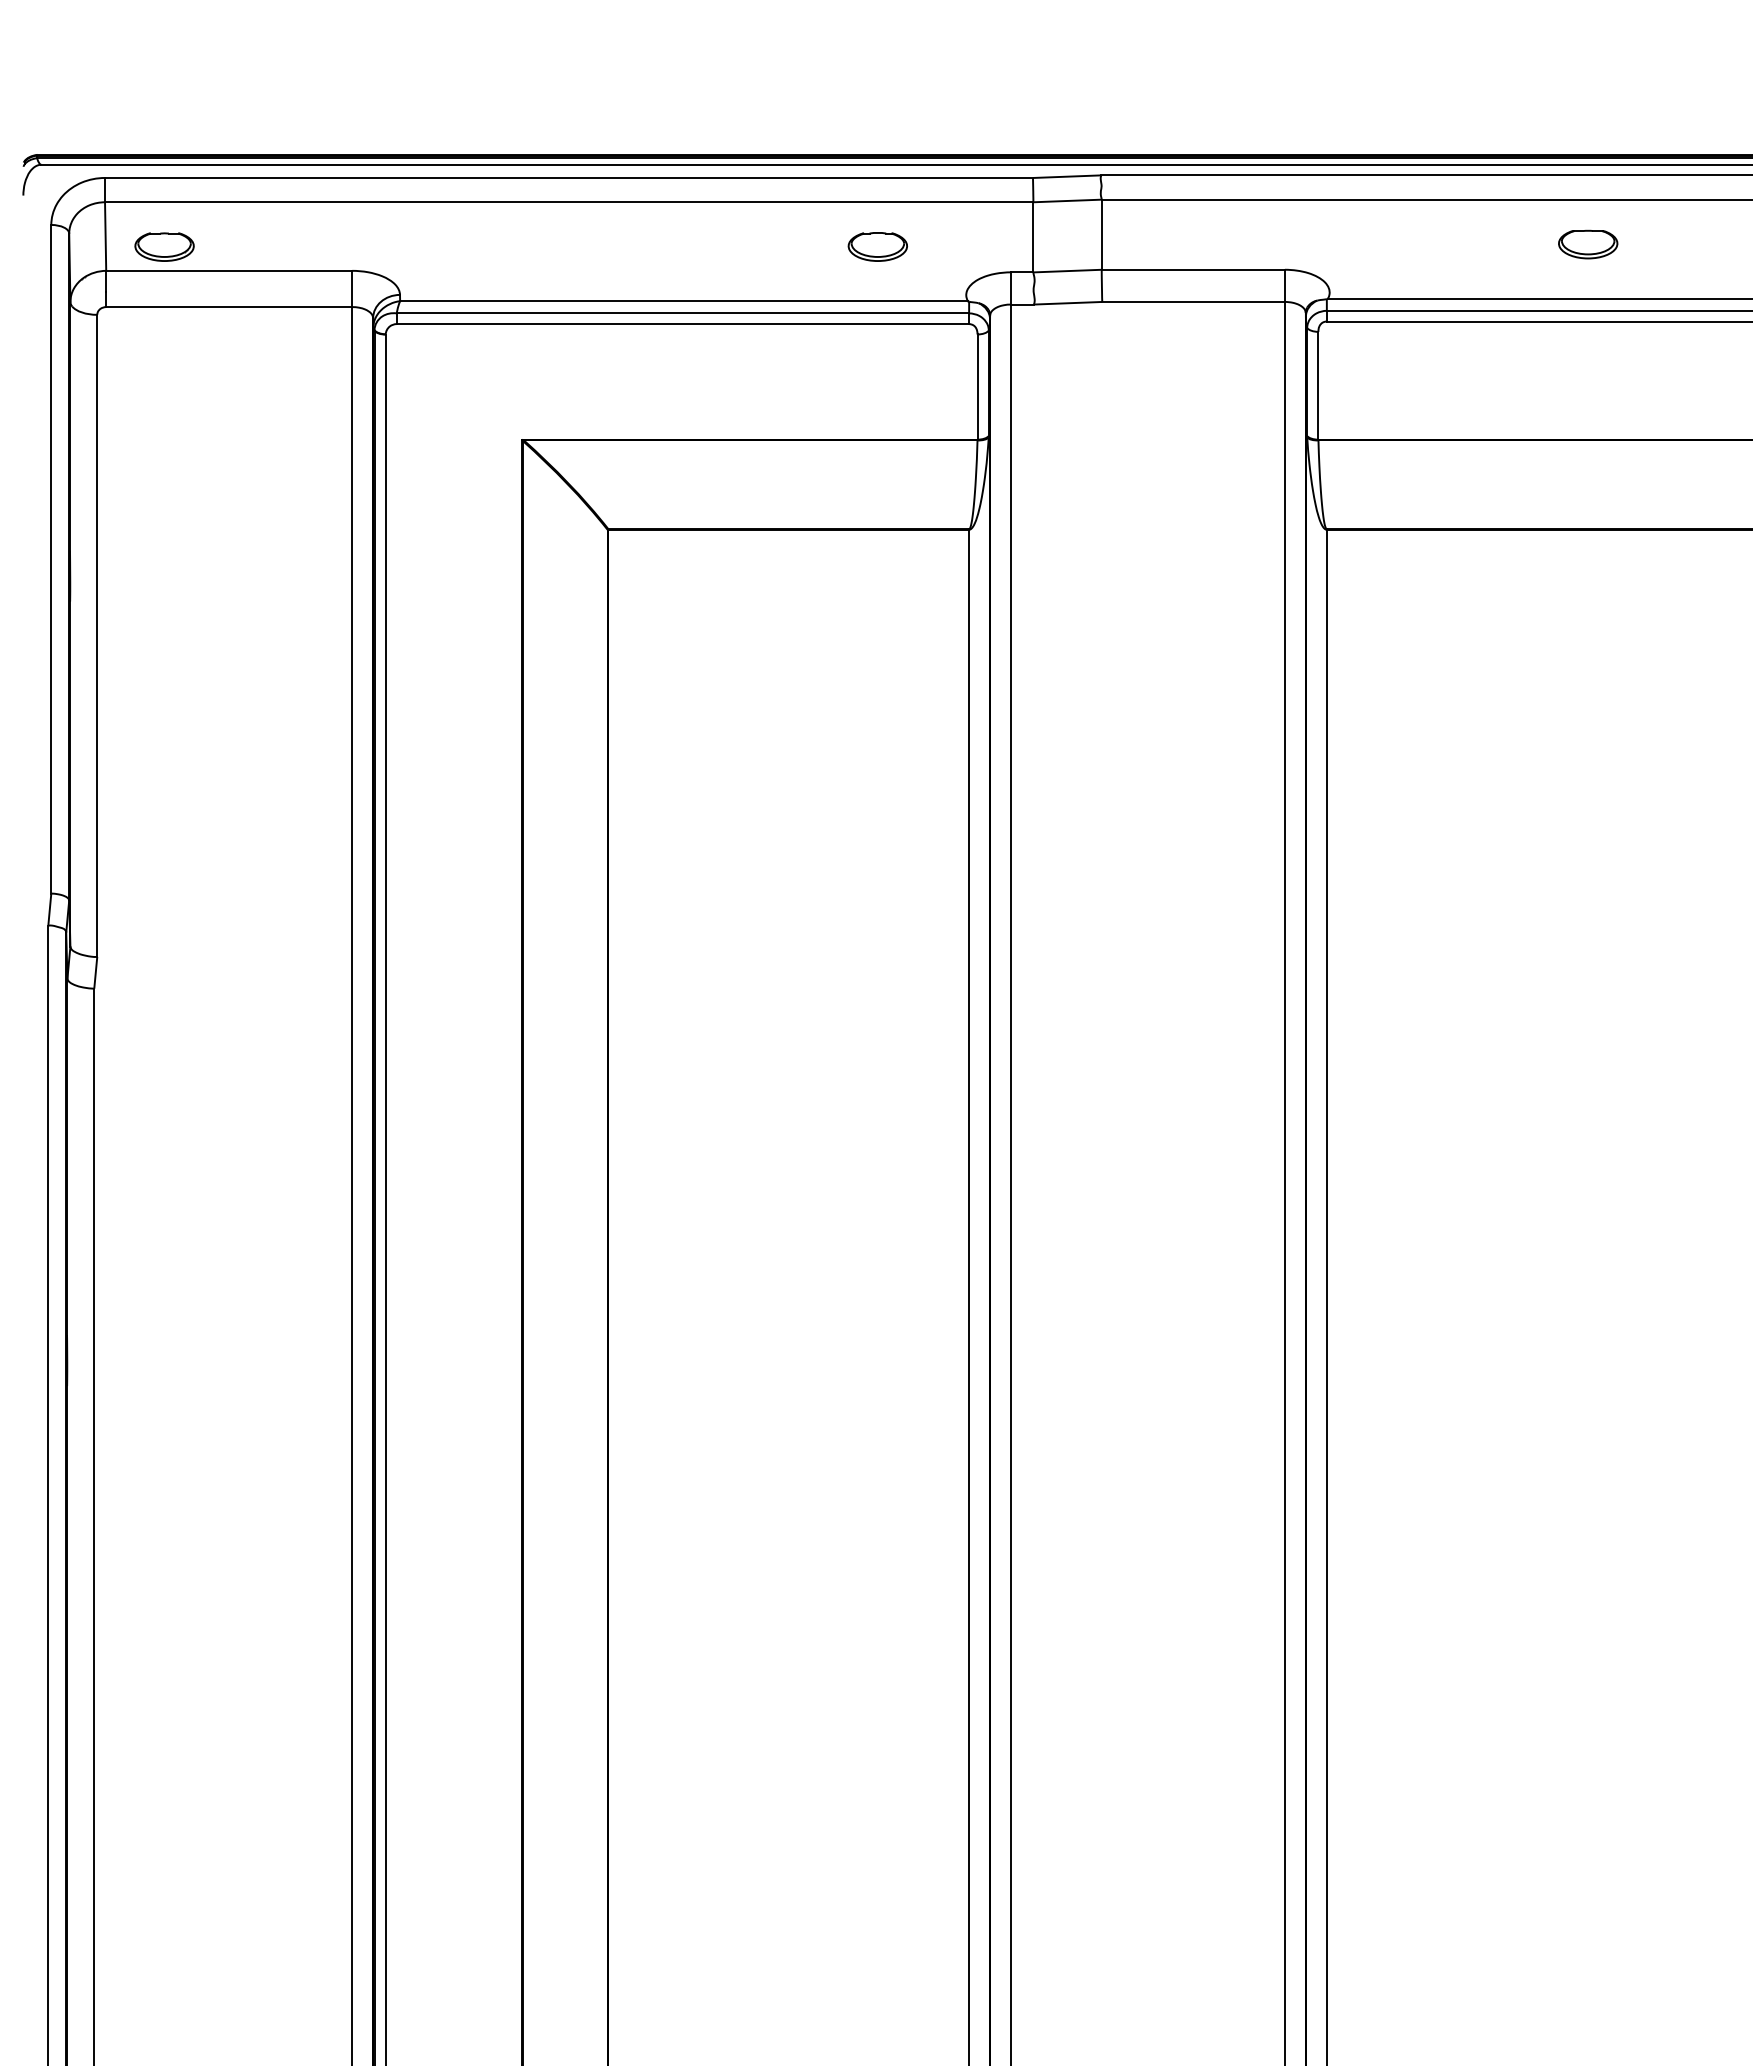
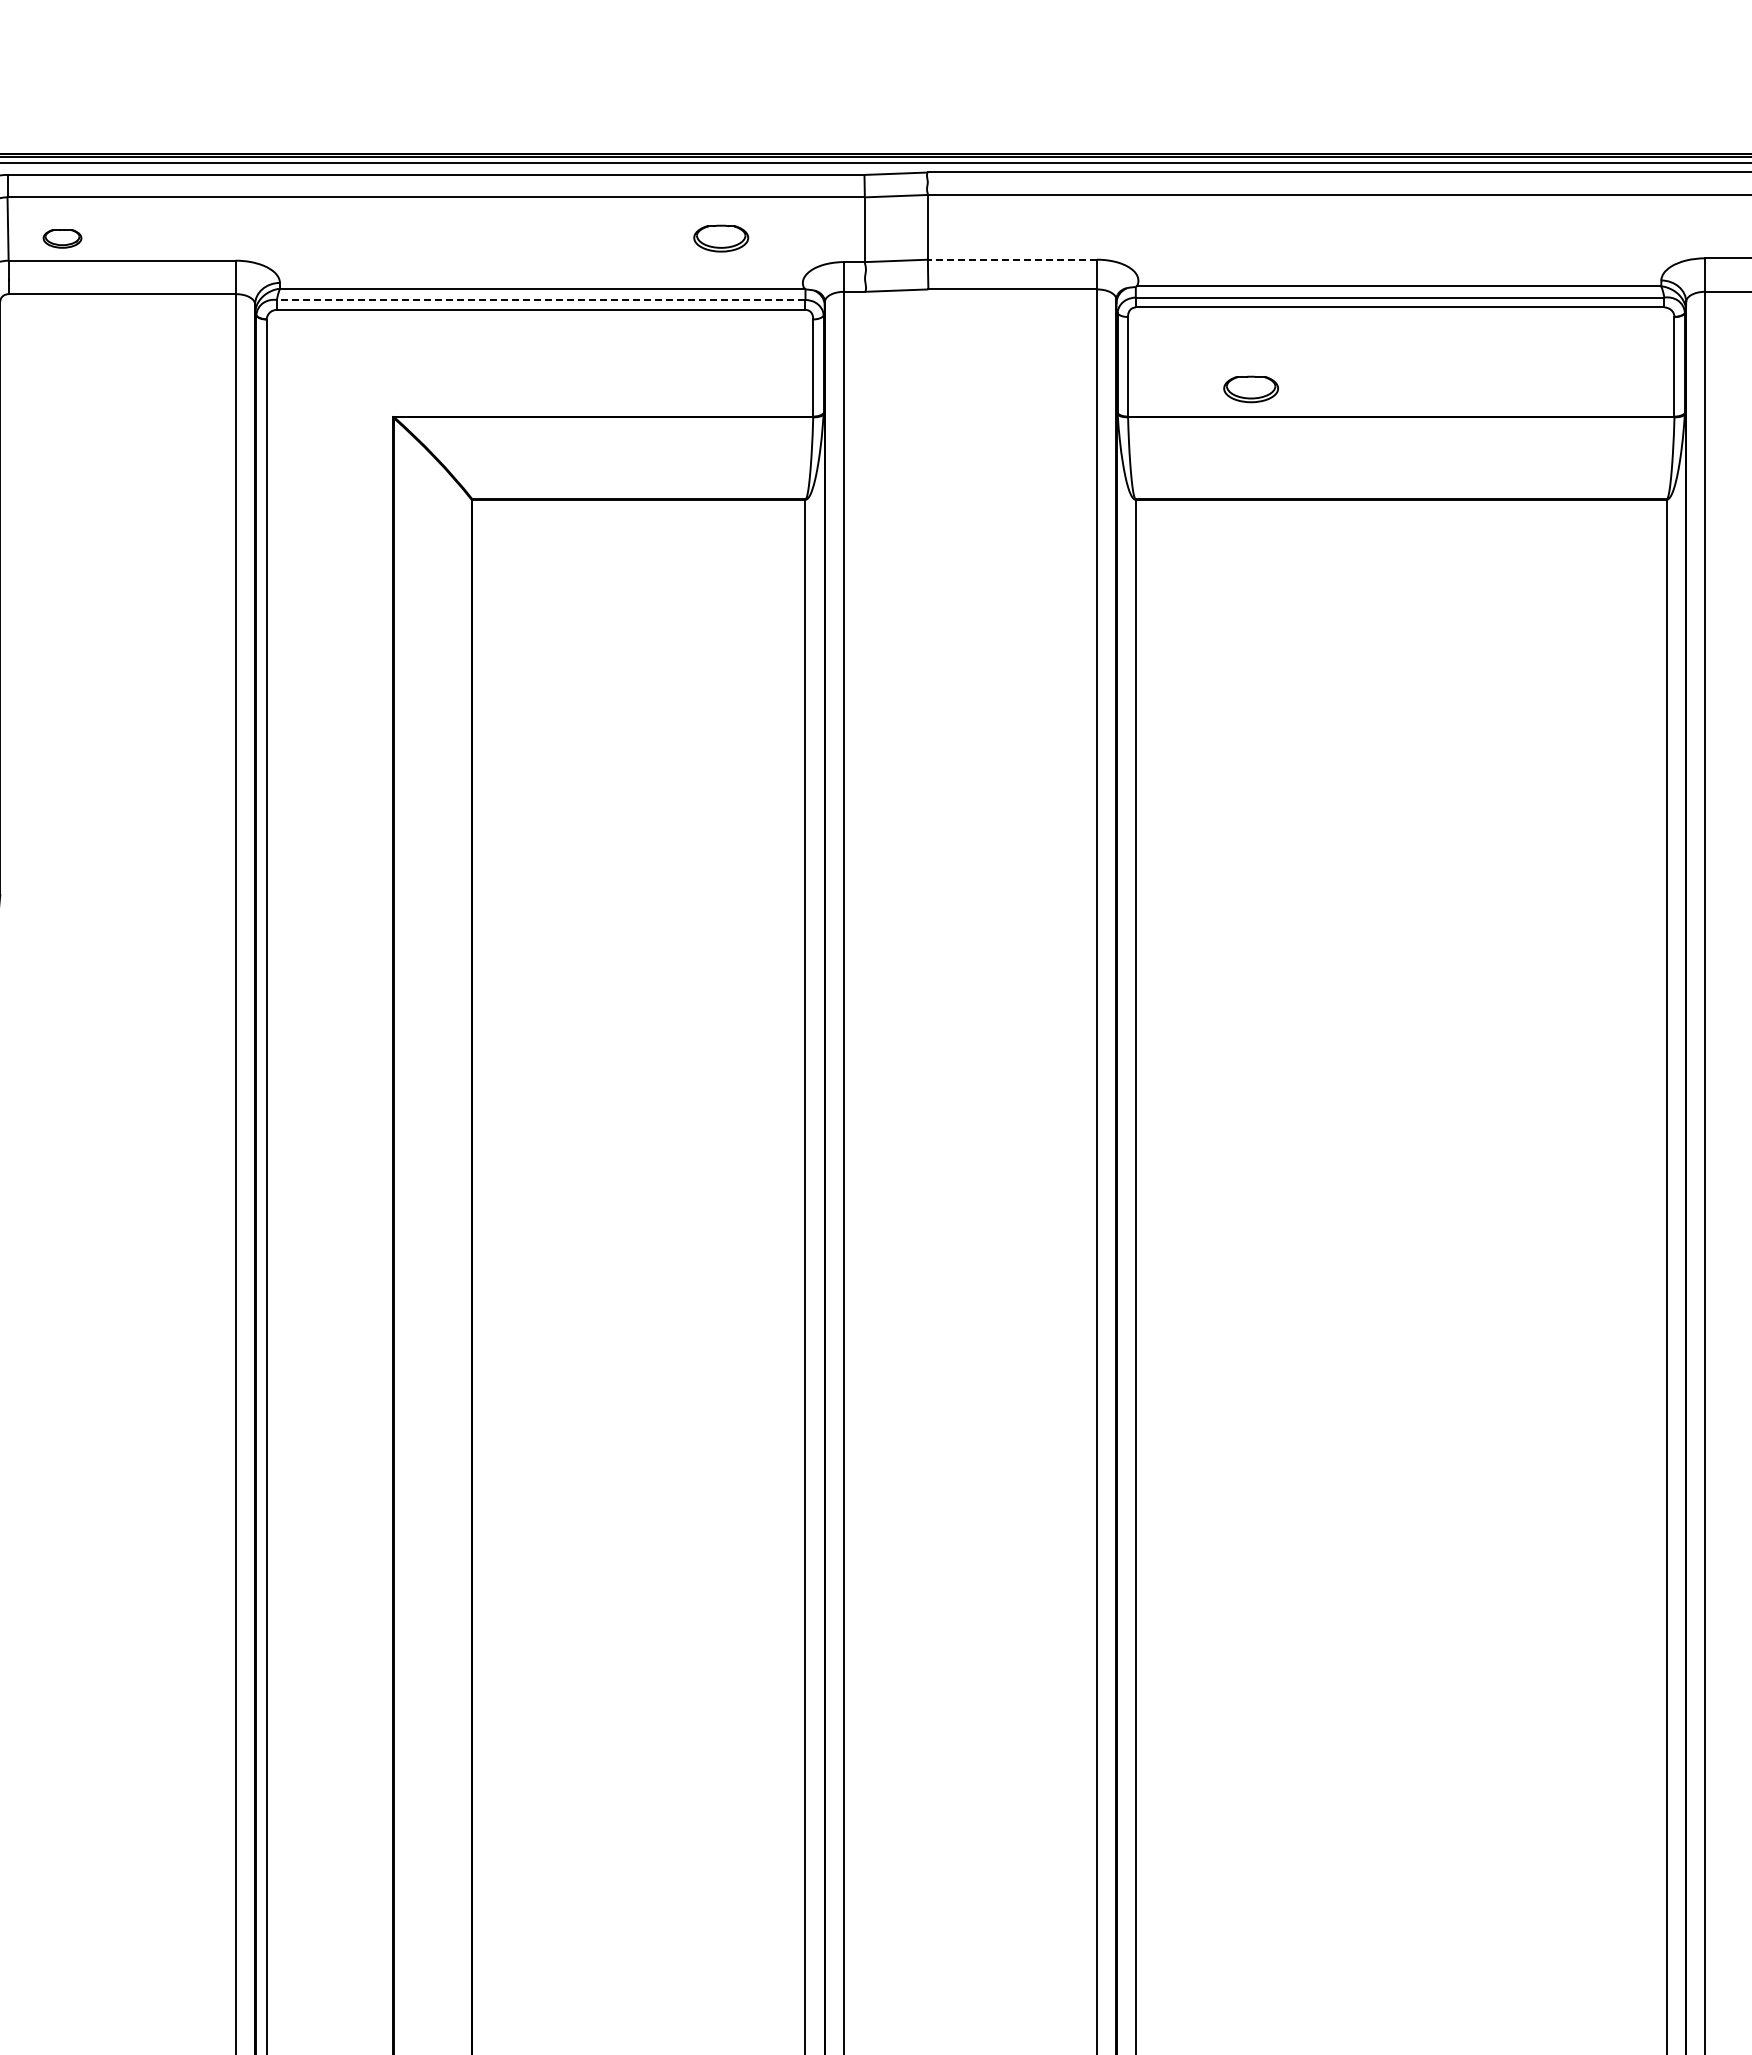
part: (1587, 244) -> (1250, 389), moved
part: (164, 246) -> (62, 238), size x0.7
line: (1193, 269) -> (1012, 259), solid -> dashed
line: (682, 313) -> (540, 300), solid -> dashed

